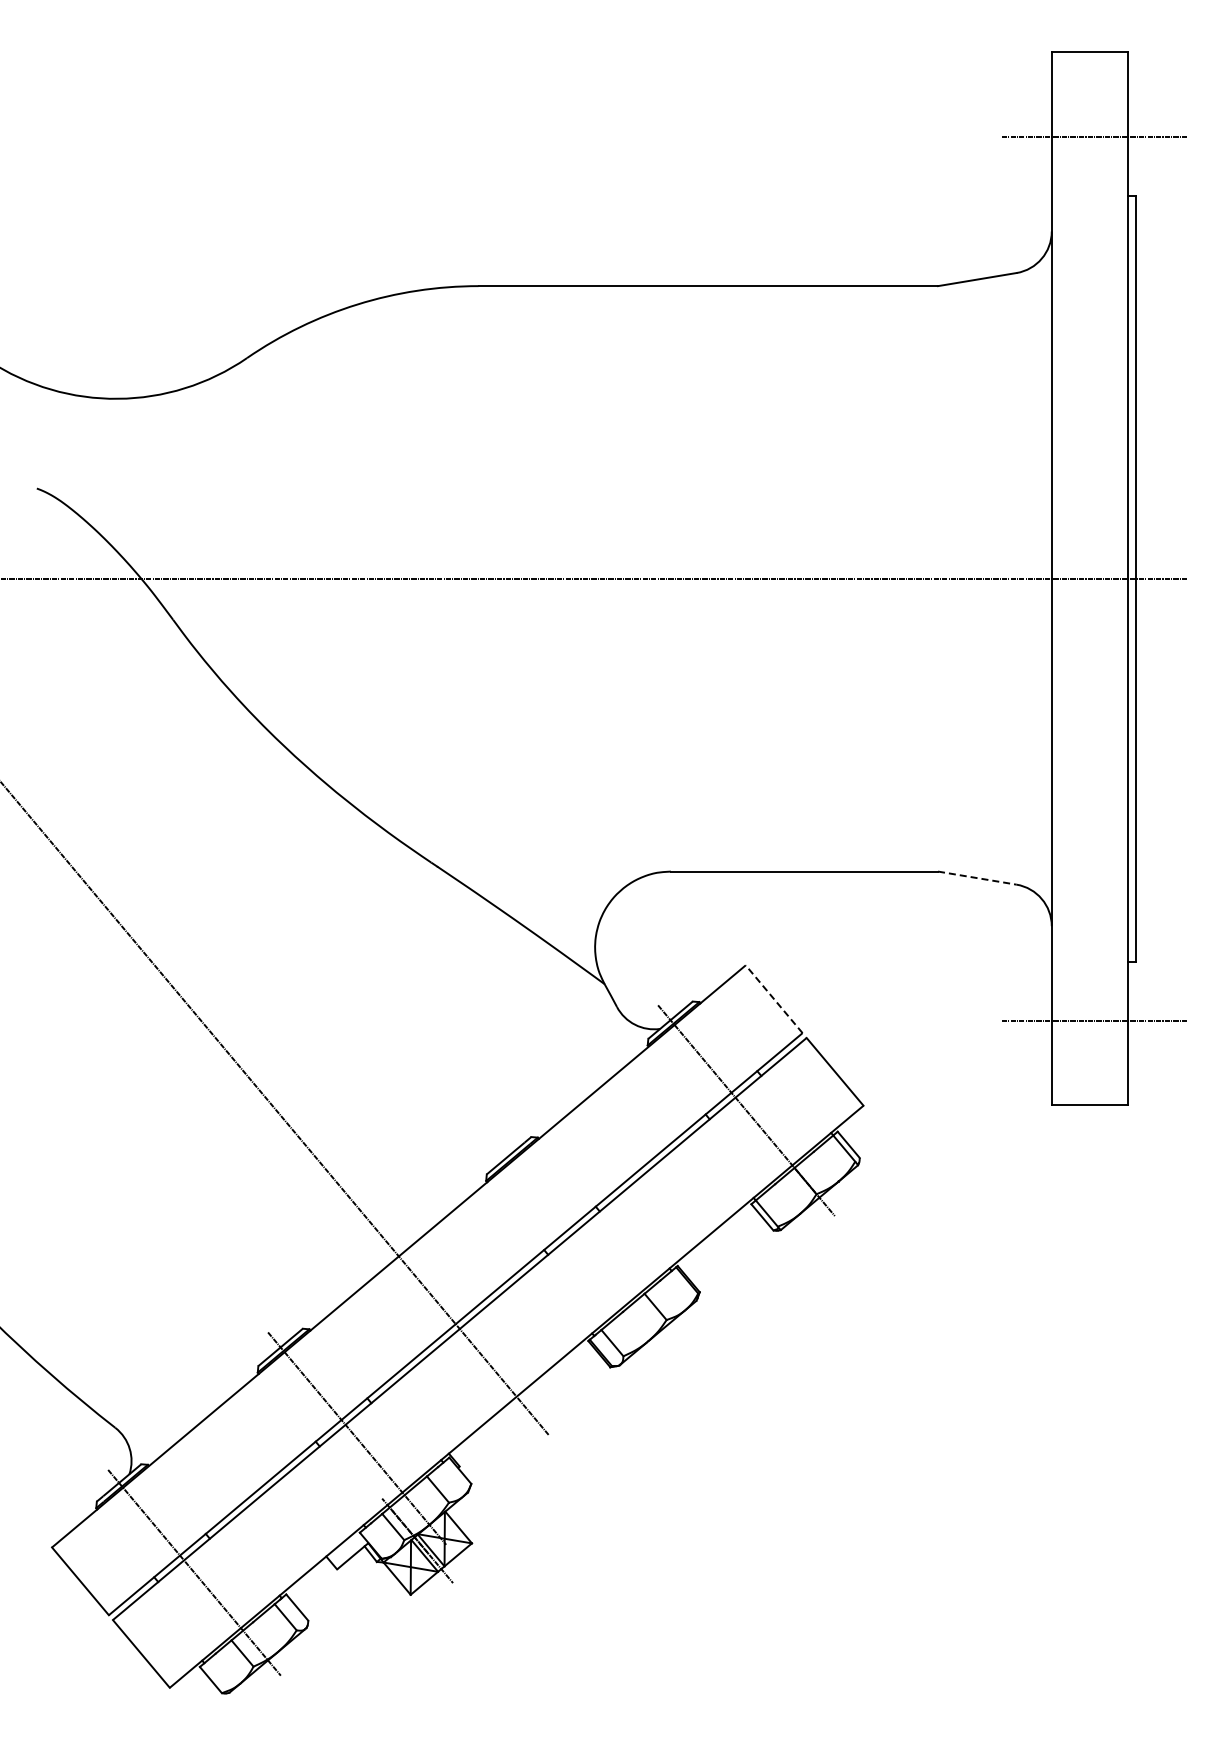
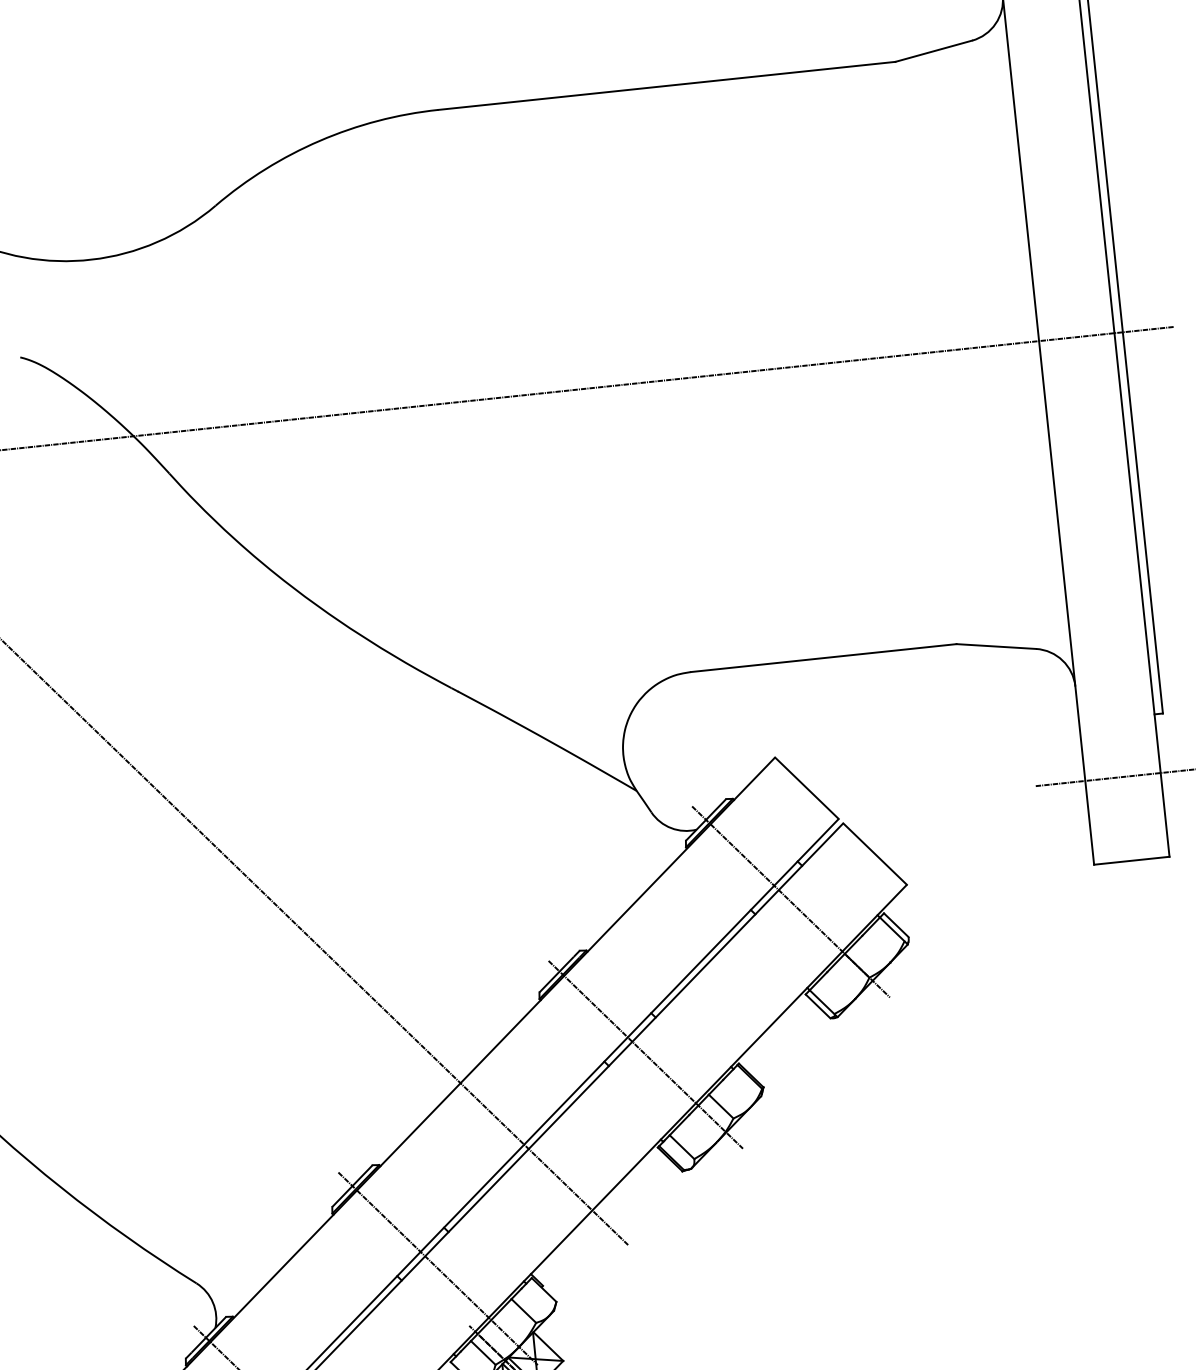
line: (977, 878) -> (996, 646), dashed -> solid
line: (773, 998) -> (806, 787), dashed -> solid
line: (585, 1247) -> (645, 1054), added

